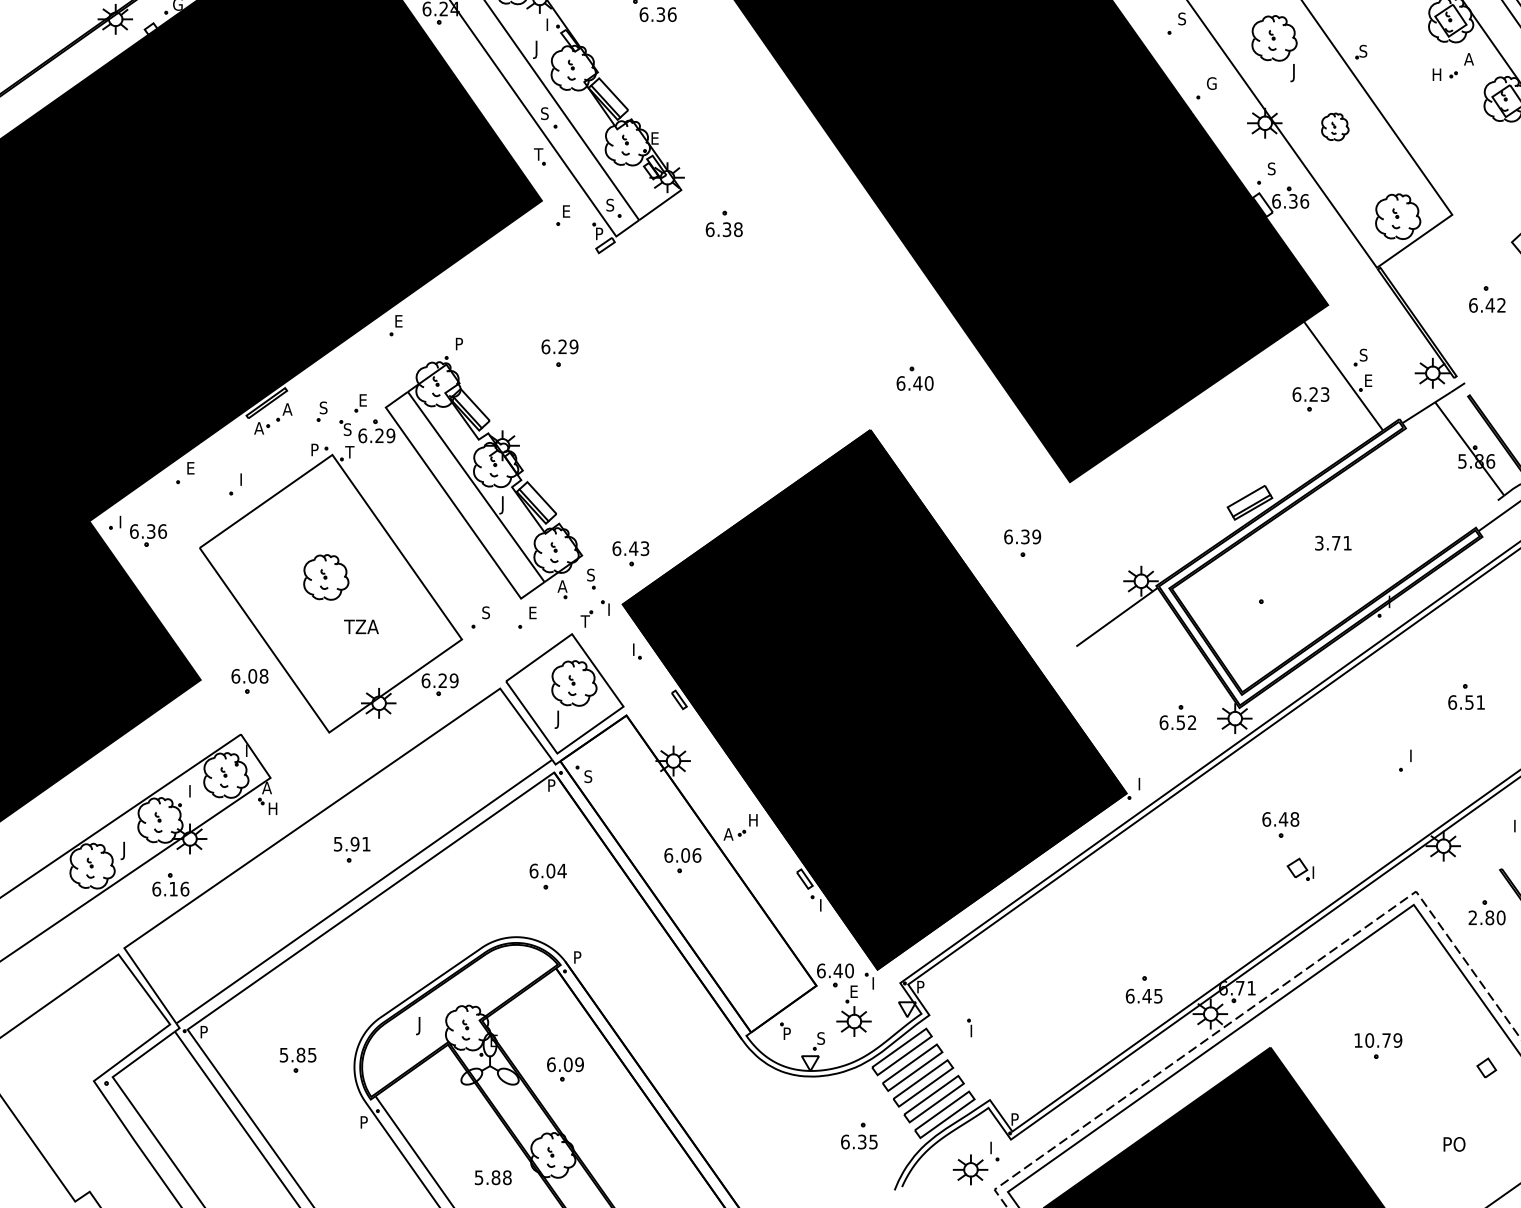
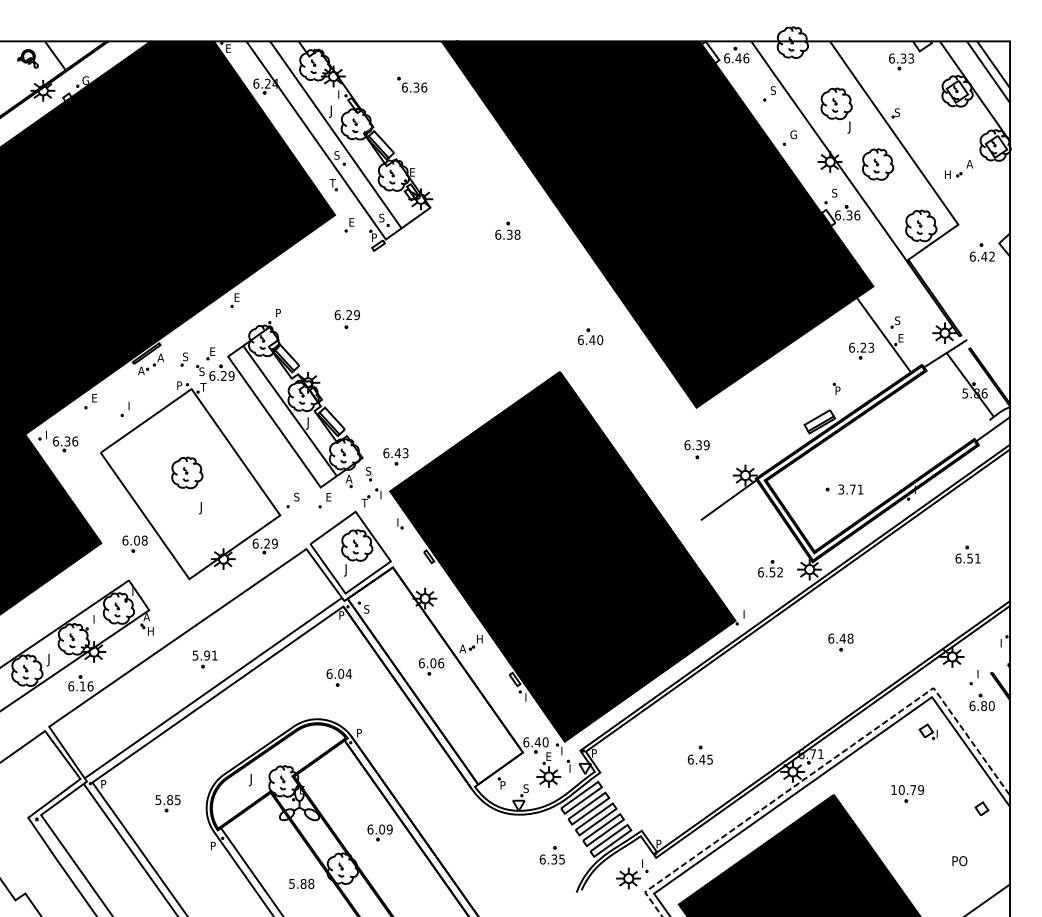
part: (1452, 67) -> (958, 169), moved
part: (1335, 126) -> (878, 164), size x1.67
part: (723, 223) -> (507, 230), moved
part: (1486, 299) -> (981, 252), moved
part: (1274, 454) -> (836, 388), added
part: (1021, 543) -> (696, 449), moved
text: (1332, 543) -> (850, 489), moved
text: (361, 629) -> (211, 508), TZA -> J
part: (1404, 760) -> (973, 677), moved
part: (1299, 868) -> (927, 731), moved
text: (1472, 918) -> (972, 706), 2.80 -> 6.80
part: (1142, 988) -> (699, 754), moved
part: (969, 1026) -> (568, 765), moved
part: (564, 1068) -> (379, 832), moved

